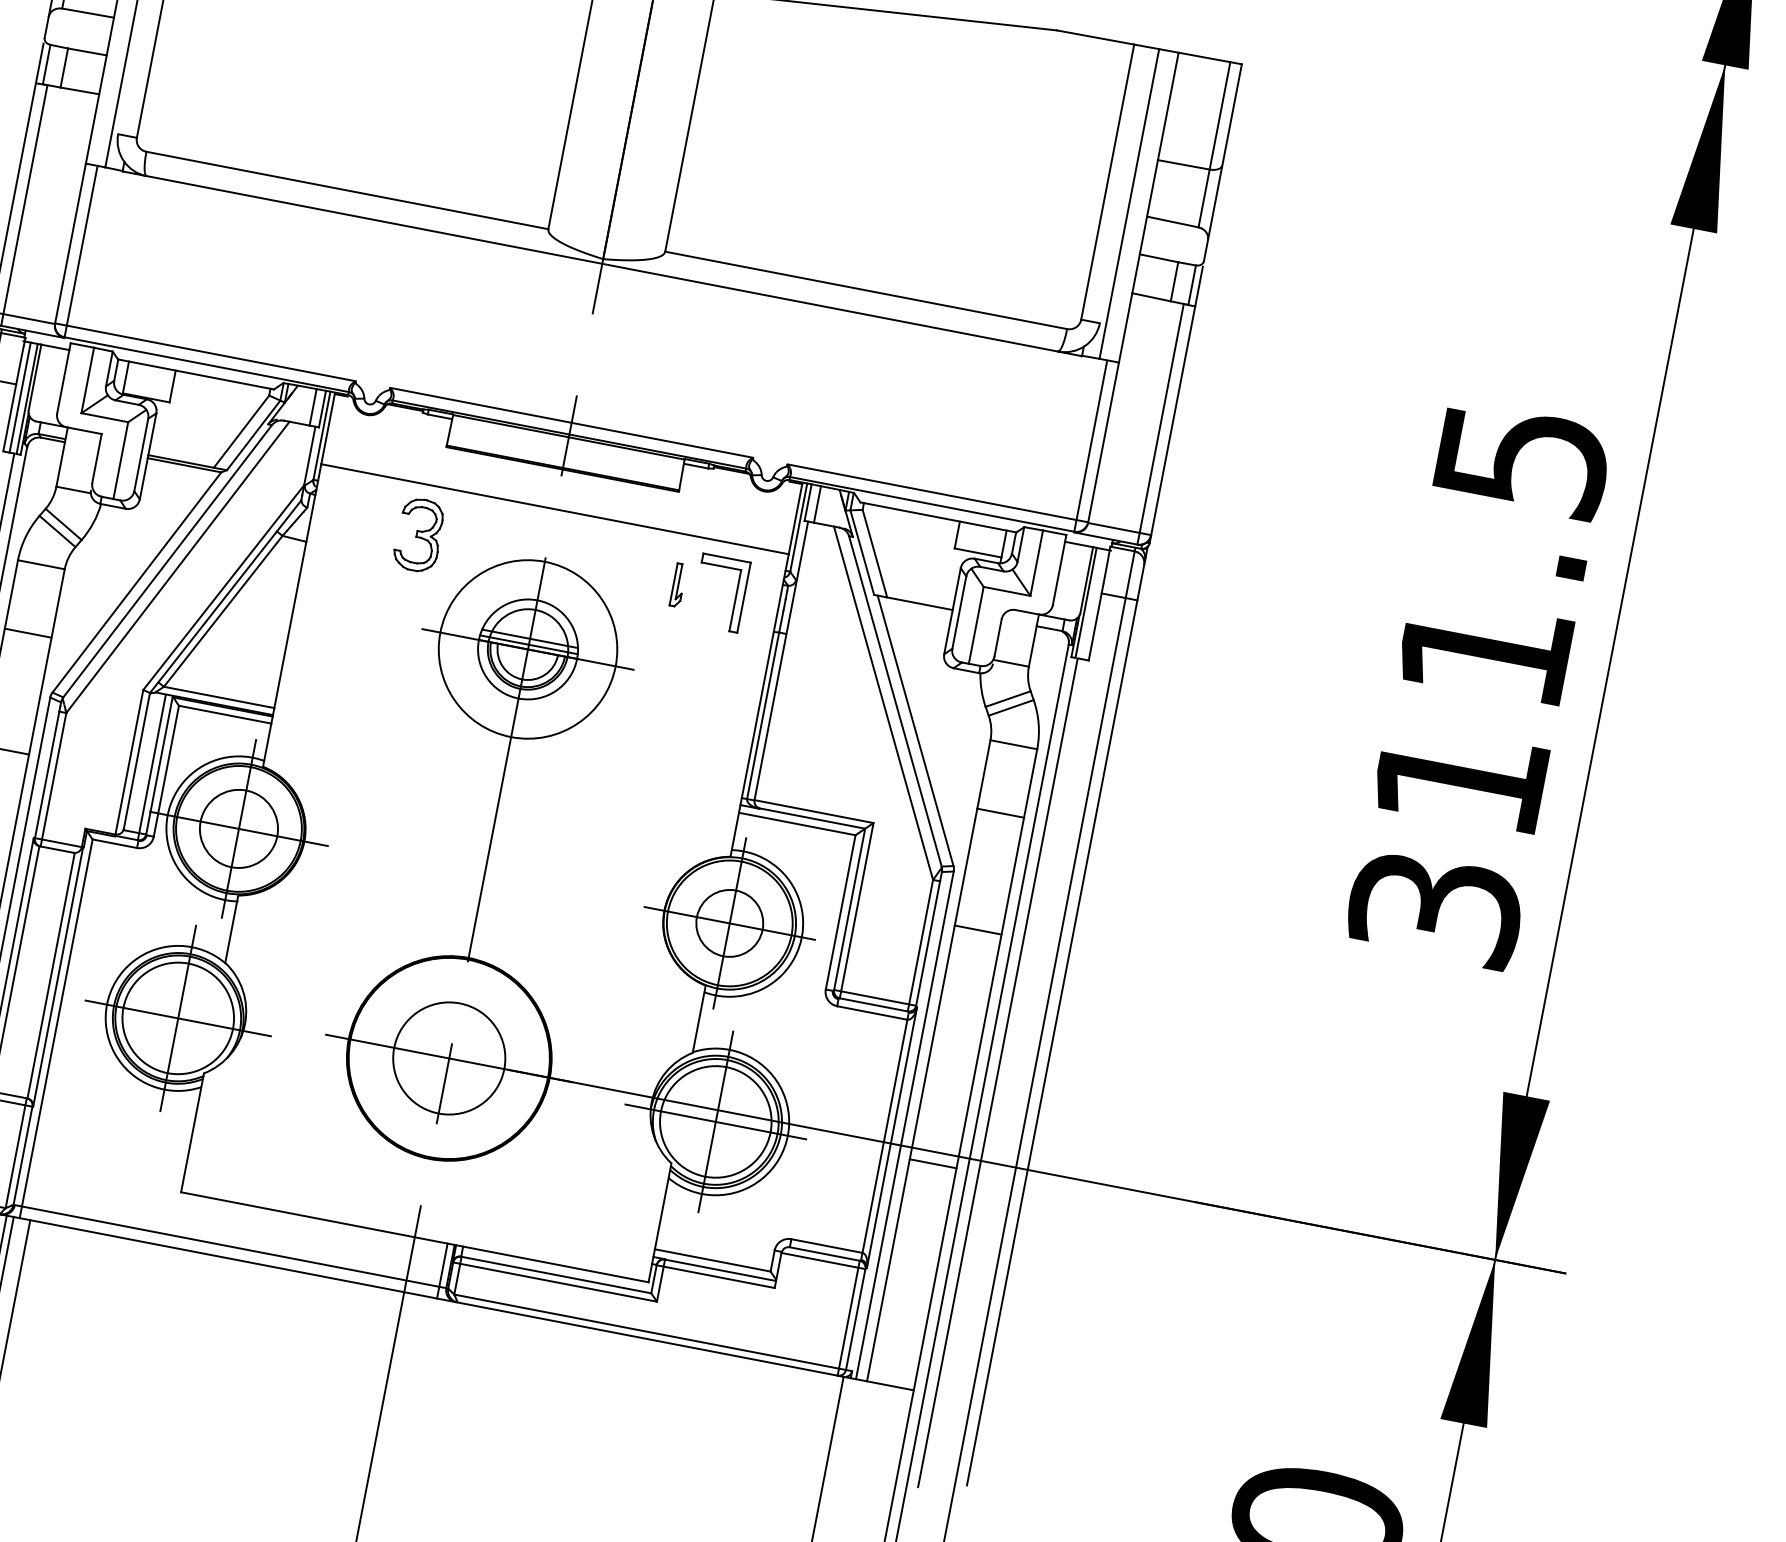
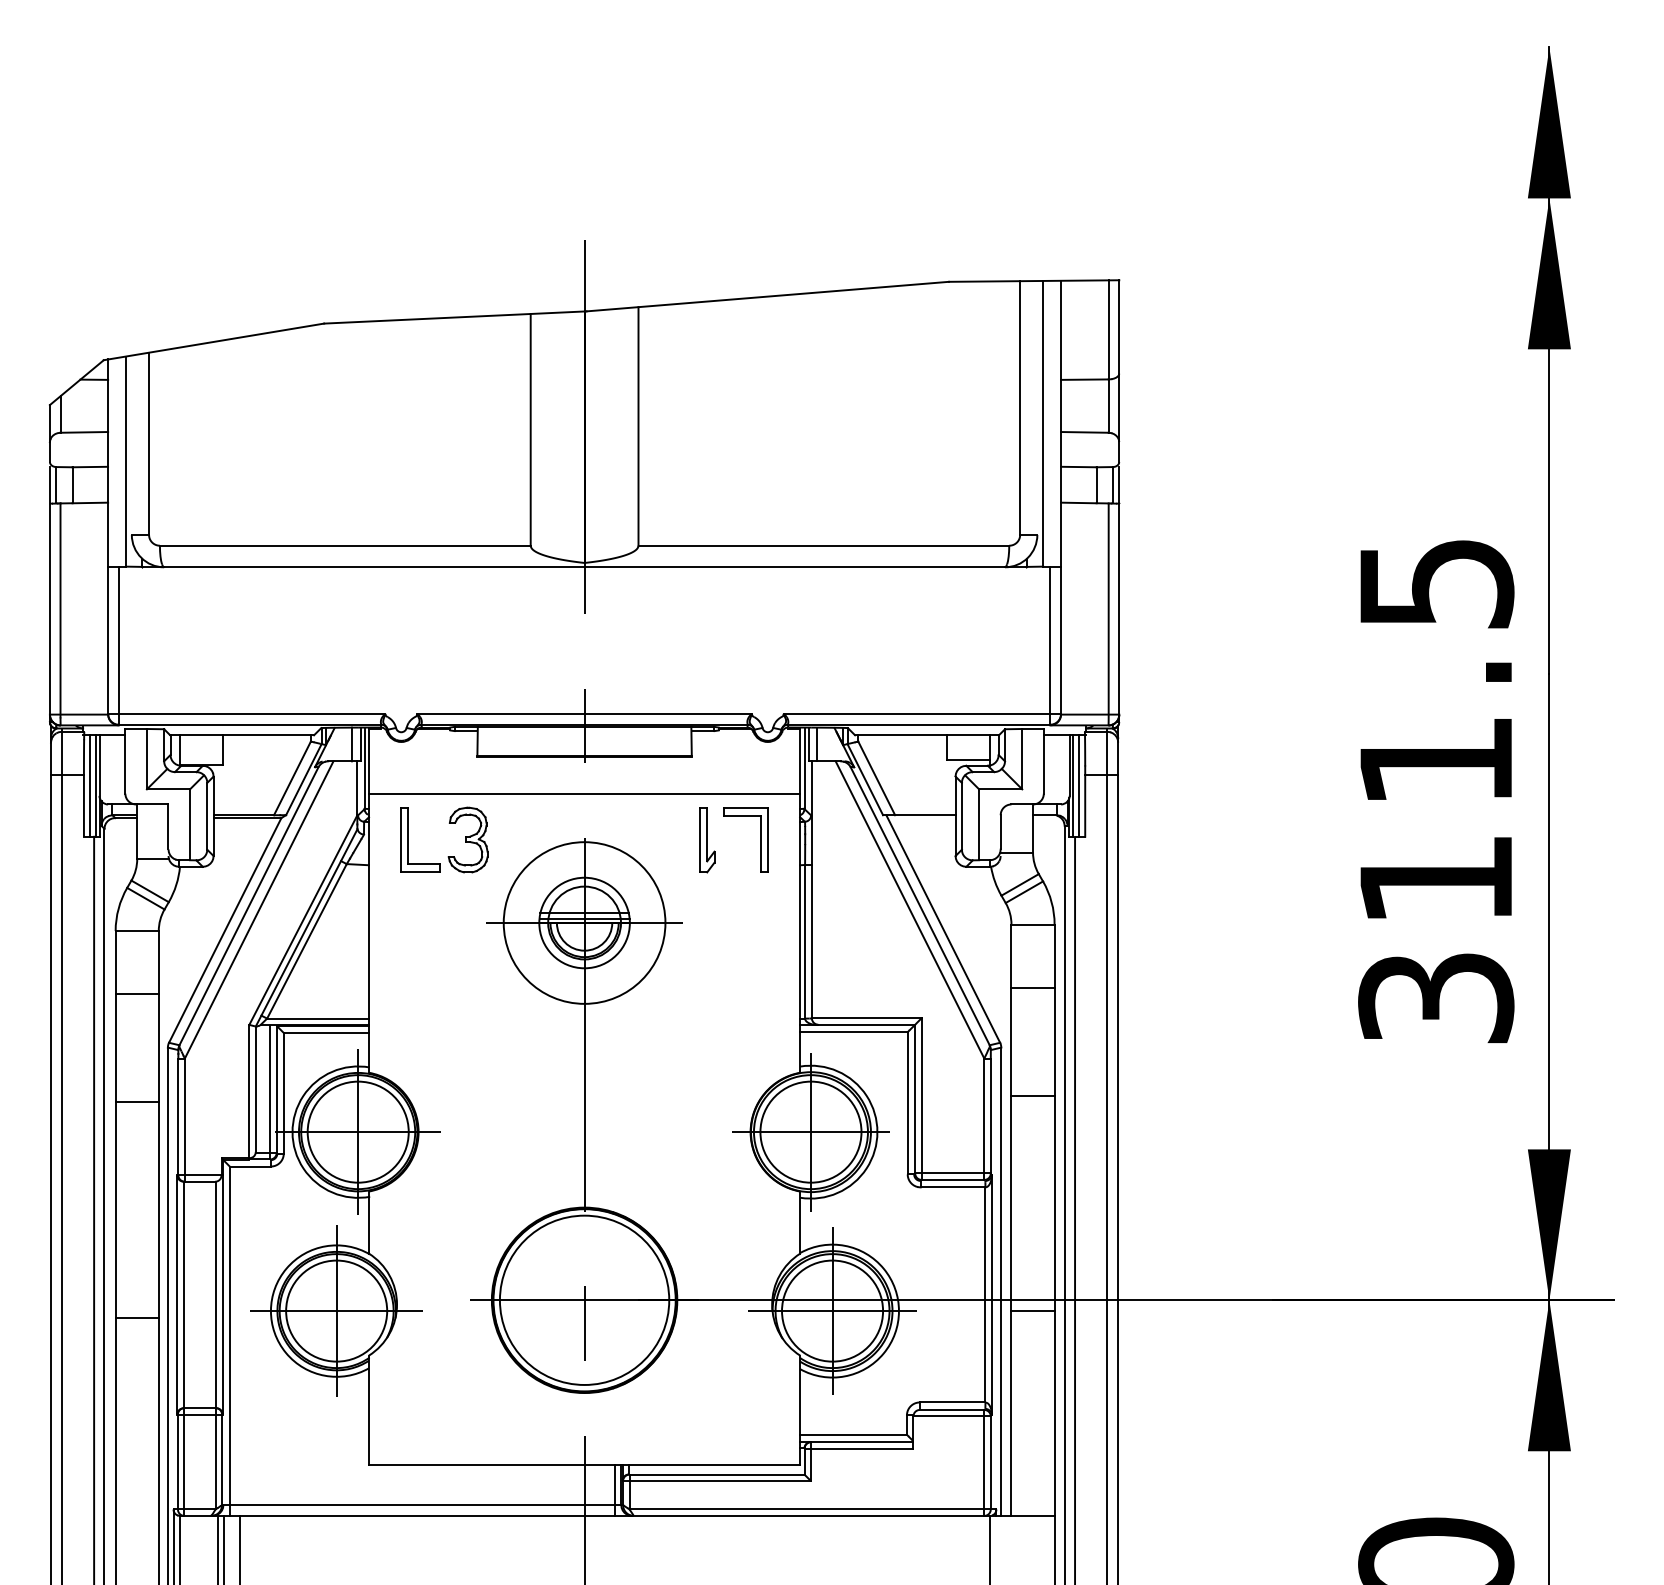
part: (354, 522) -> (408, 839), added
part: (678, 585) -> (707, 840), size x1.67
line: (1093, 603) -> (1079, 785), added
circle: (238, 828) -> (357, 1131), size x1.43
circle: (729, 922) -> (810, 1131), size x1.67
circle: (449, 1057) -> (584, 1299), size x1.67

